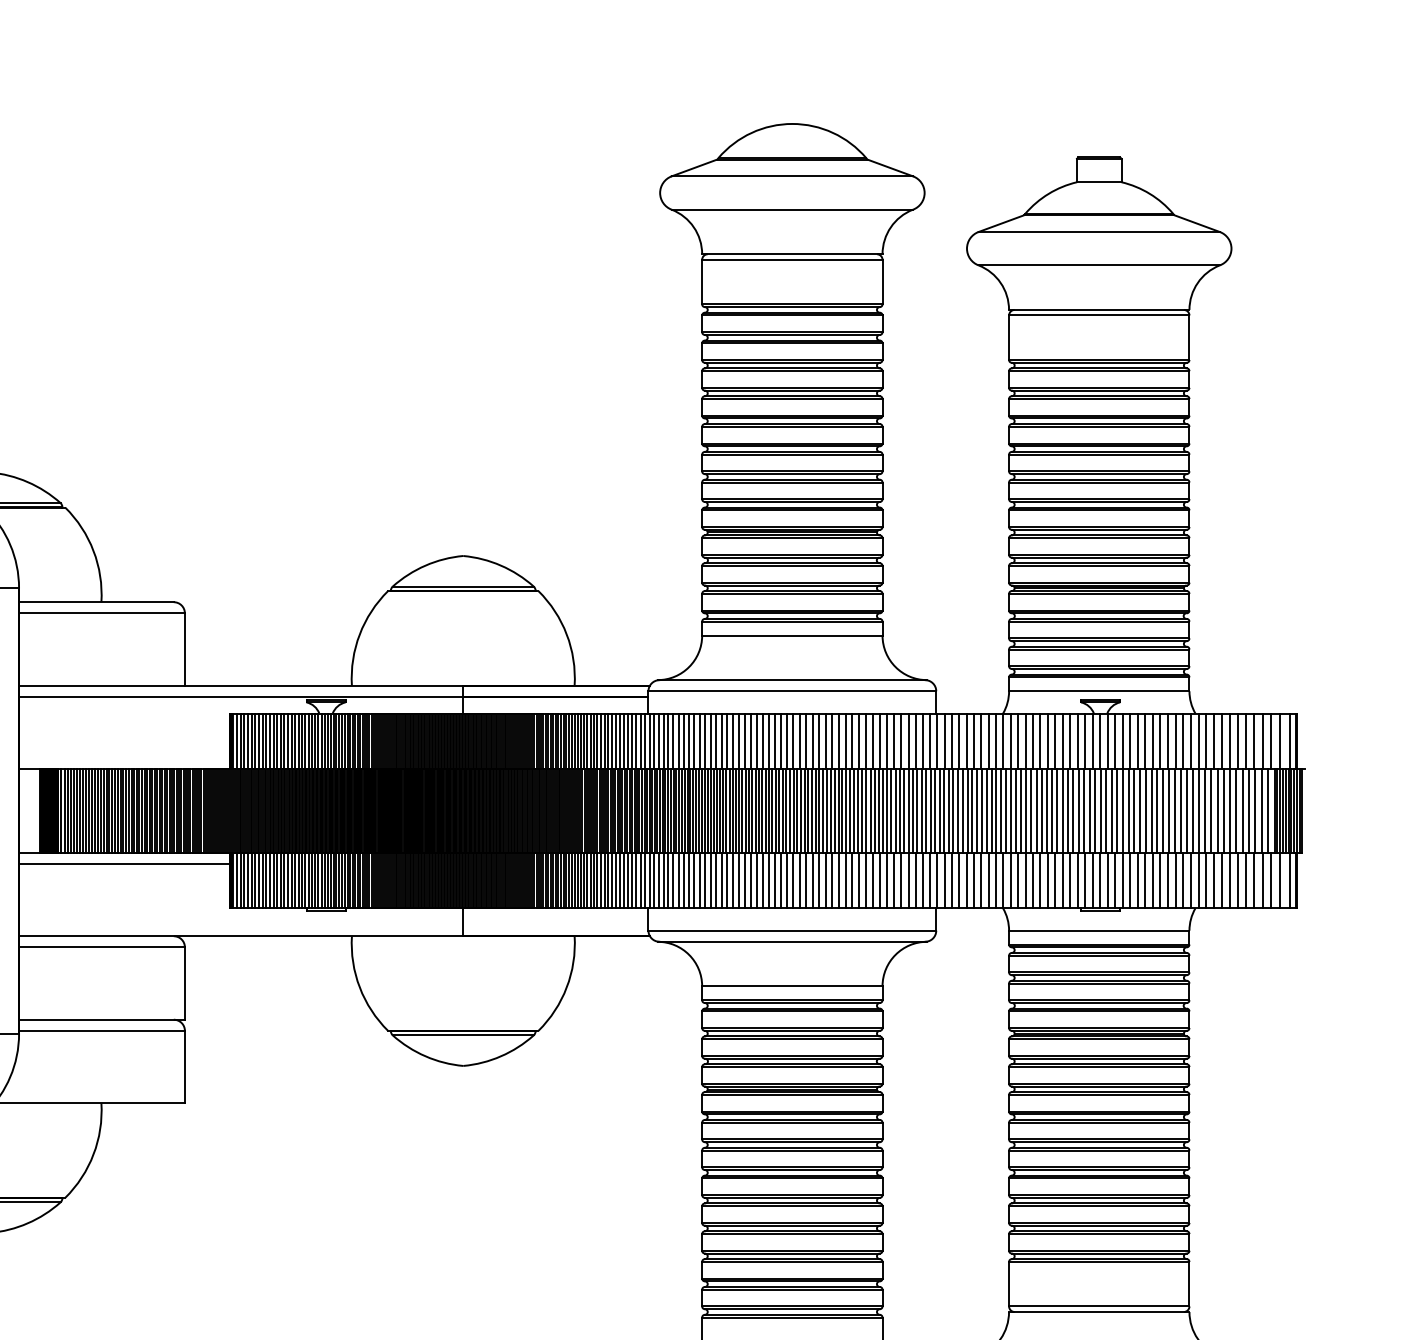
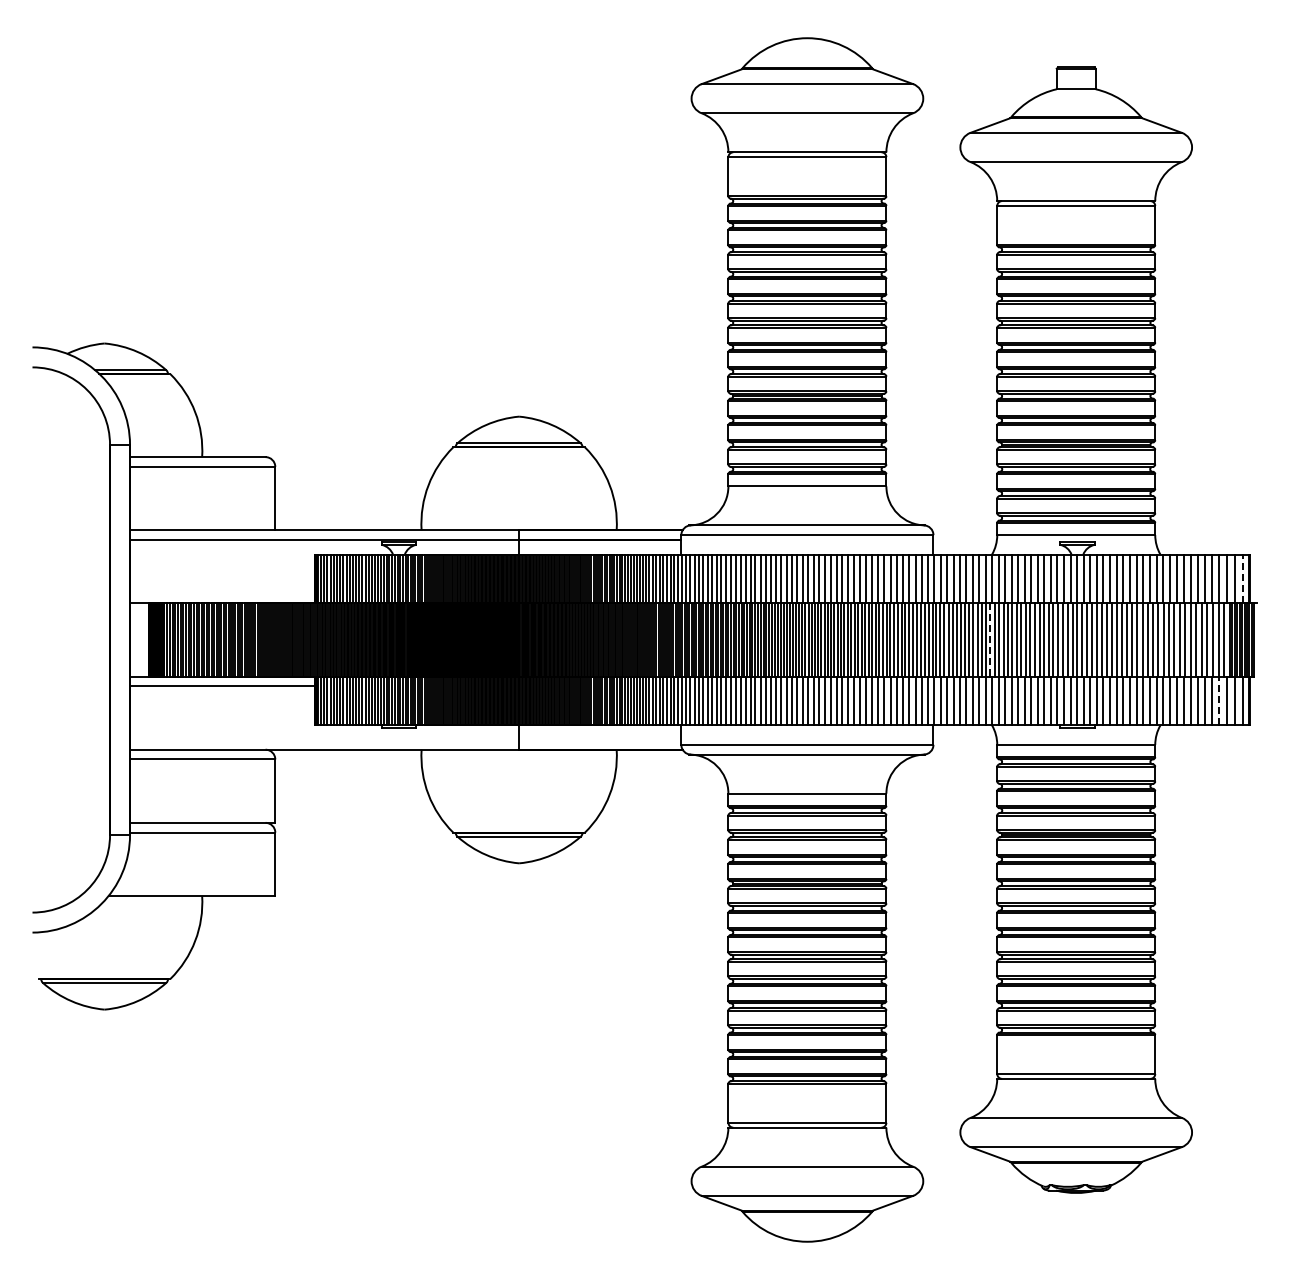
line: (1290, 740) -> (1243, 578), solid -> dashed
line: (1001, 810) -> (990, 639), solid -> dashed
line: (1262, 880) -> (1219, 700), solid -> dashed

